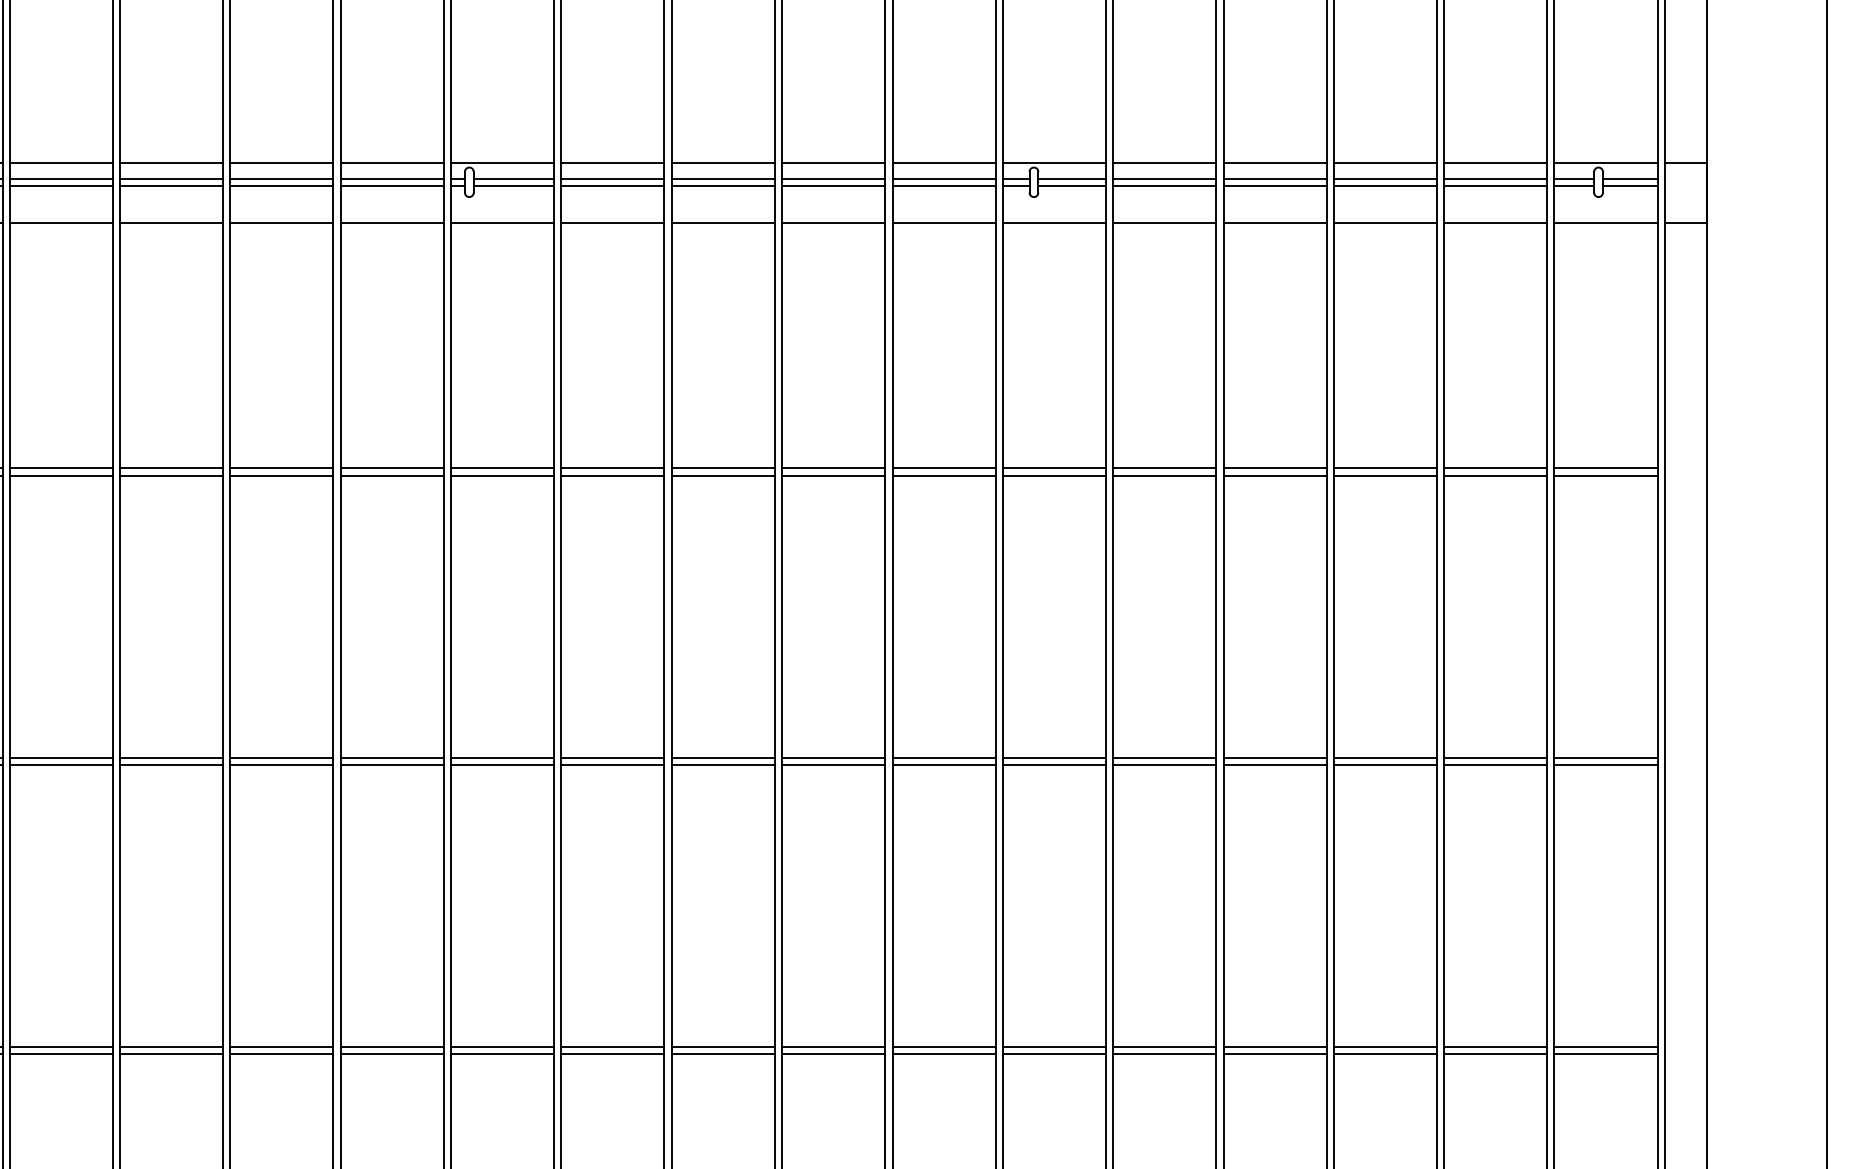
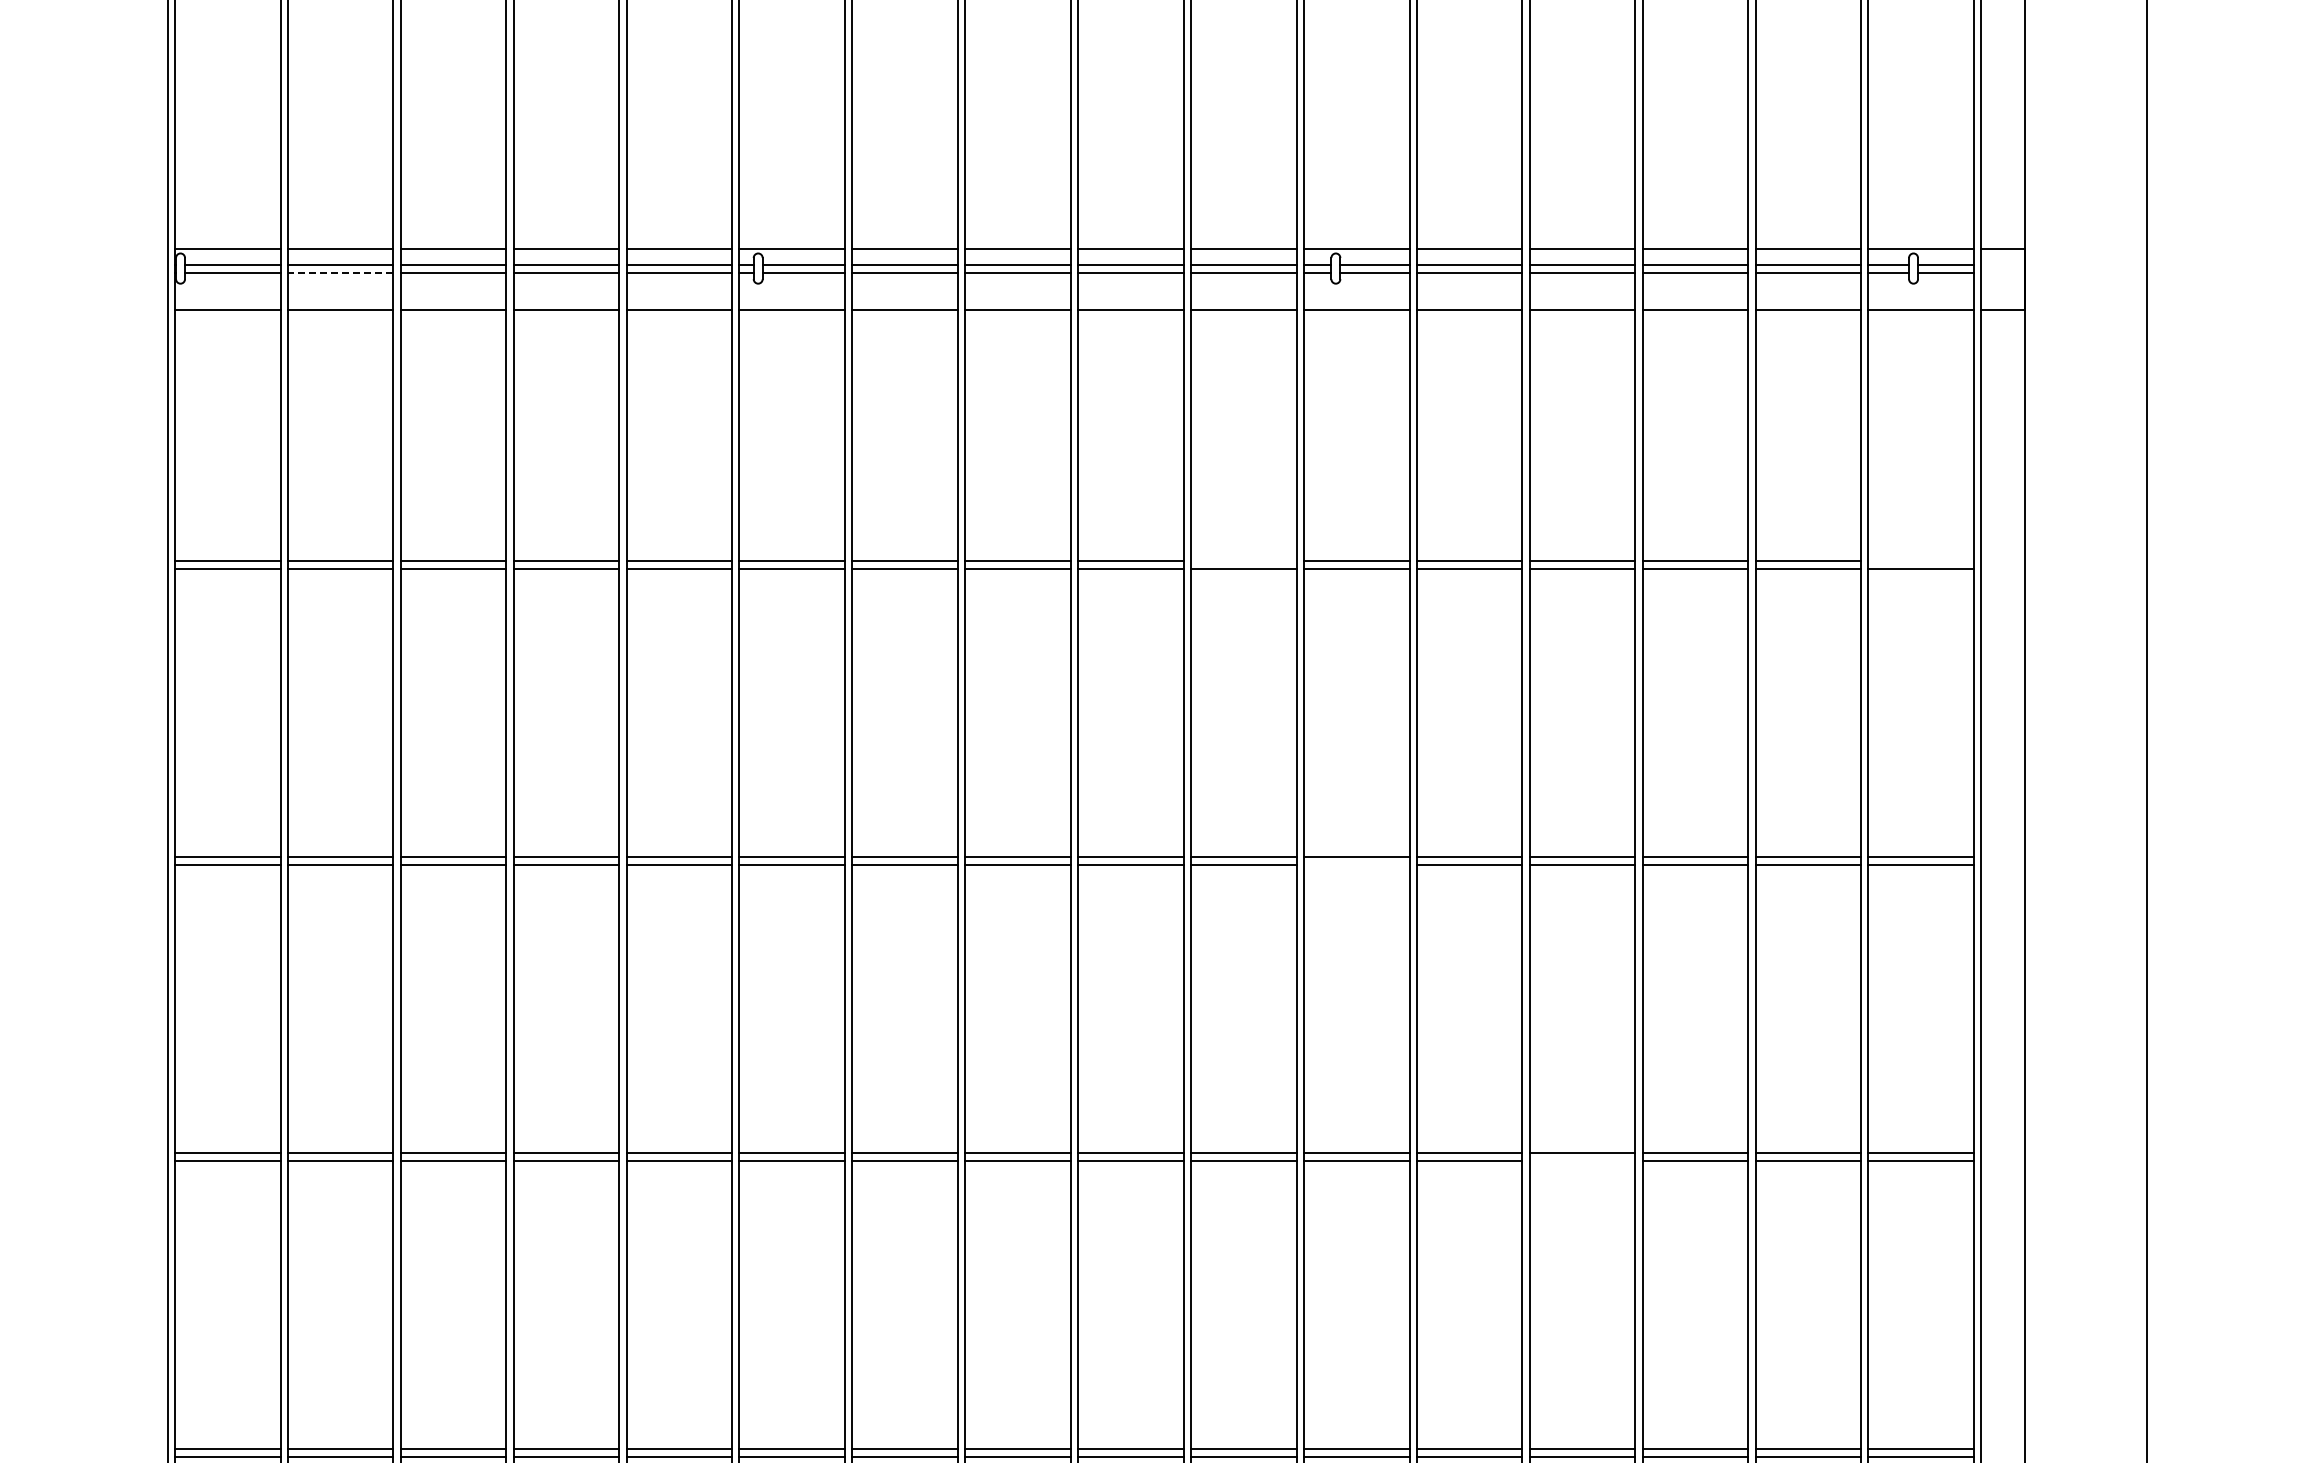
line: (61, 186) -> (340, 272), solid -> dashed
line: (943, 468) -> (1243, 561), removed
line: (1605, 468) -> (1920, 561), removed
line: (1054, 764) -> (1356, 864), removed
line: (1275, 1054) -> (1582, 1160), removed

